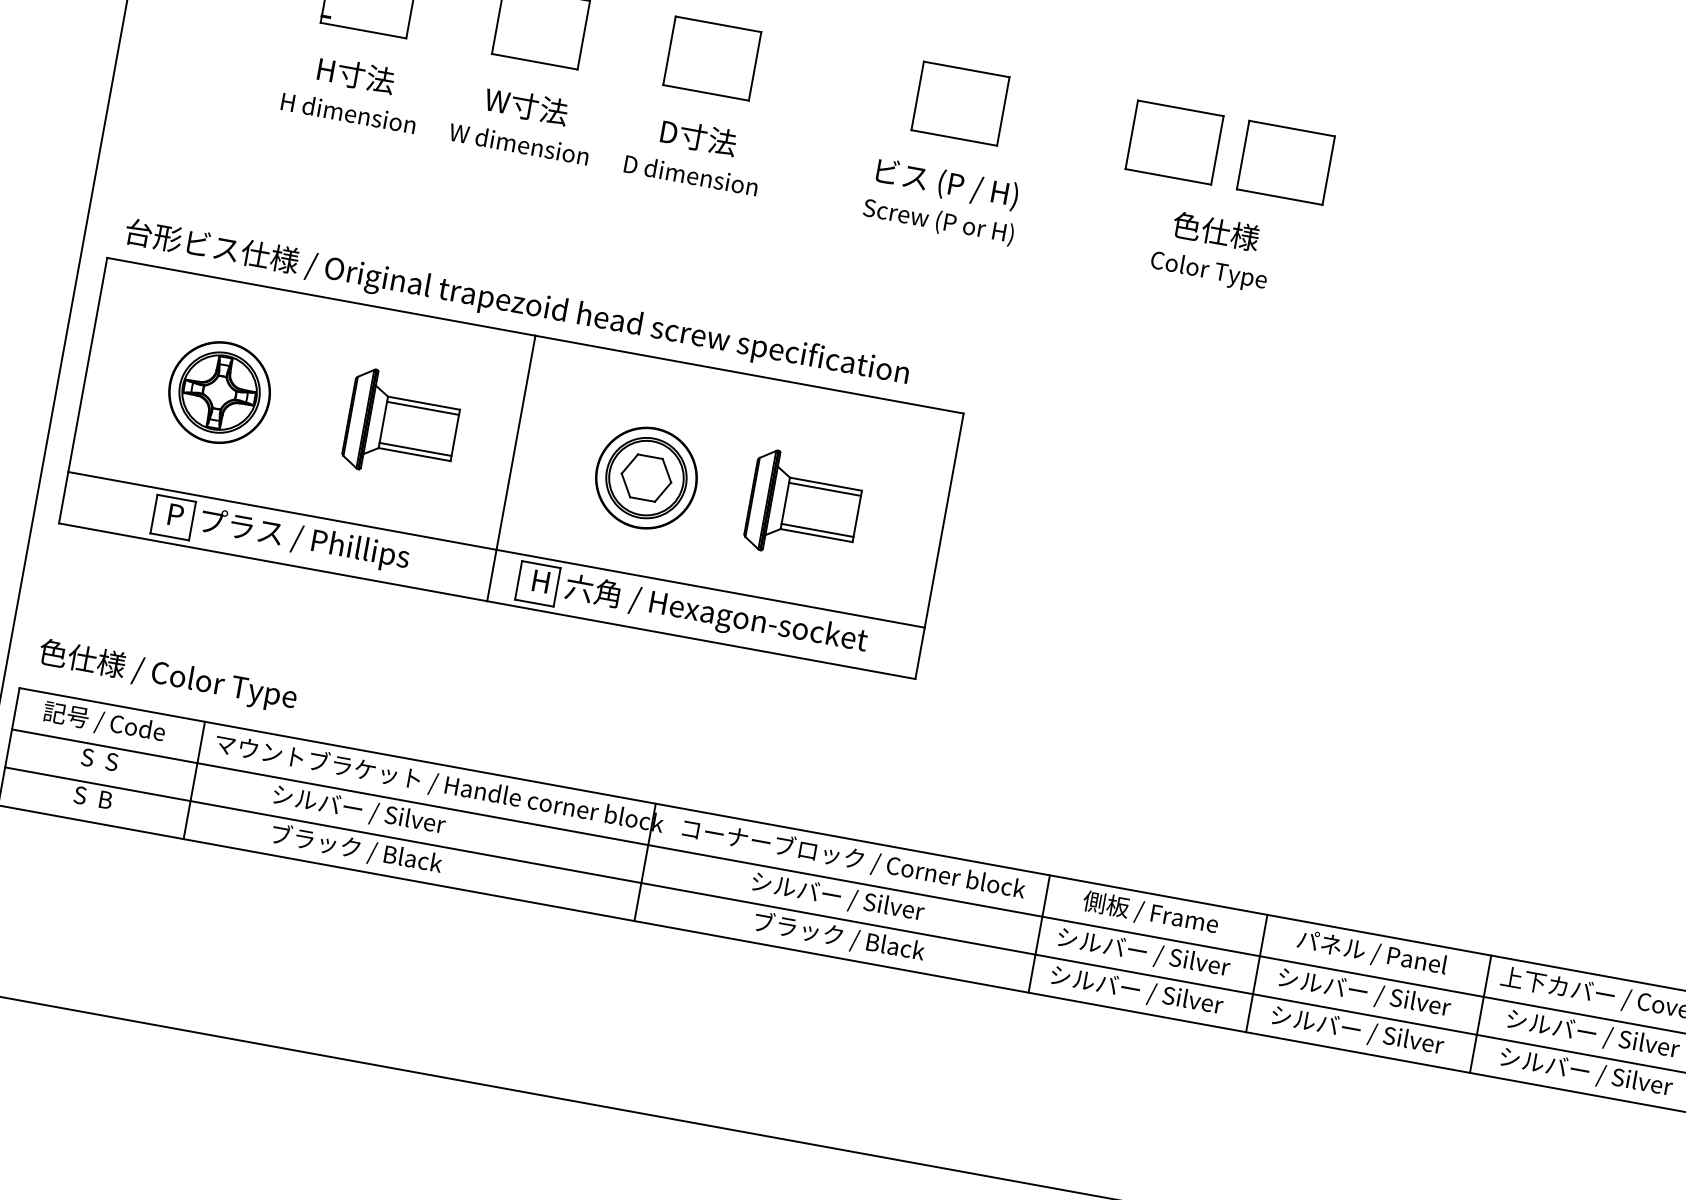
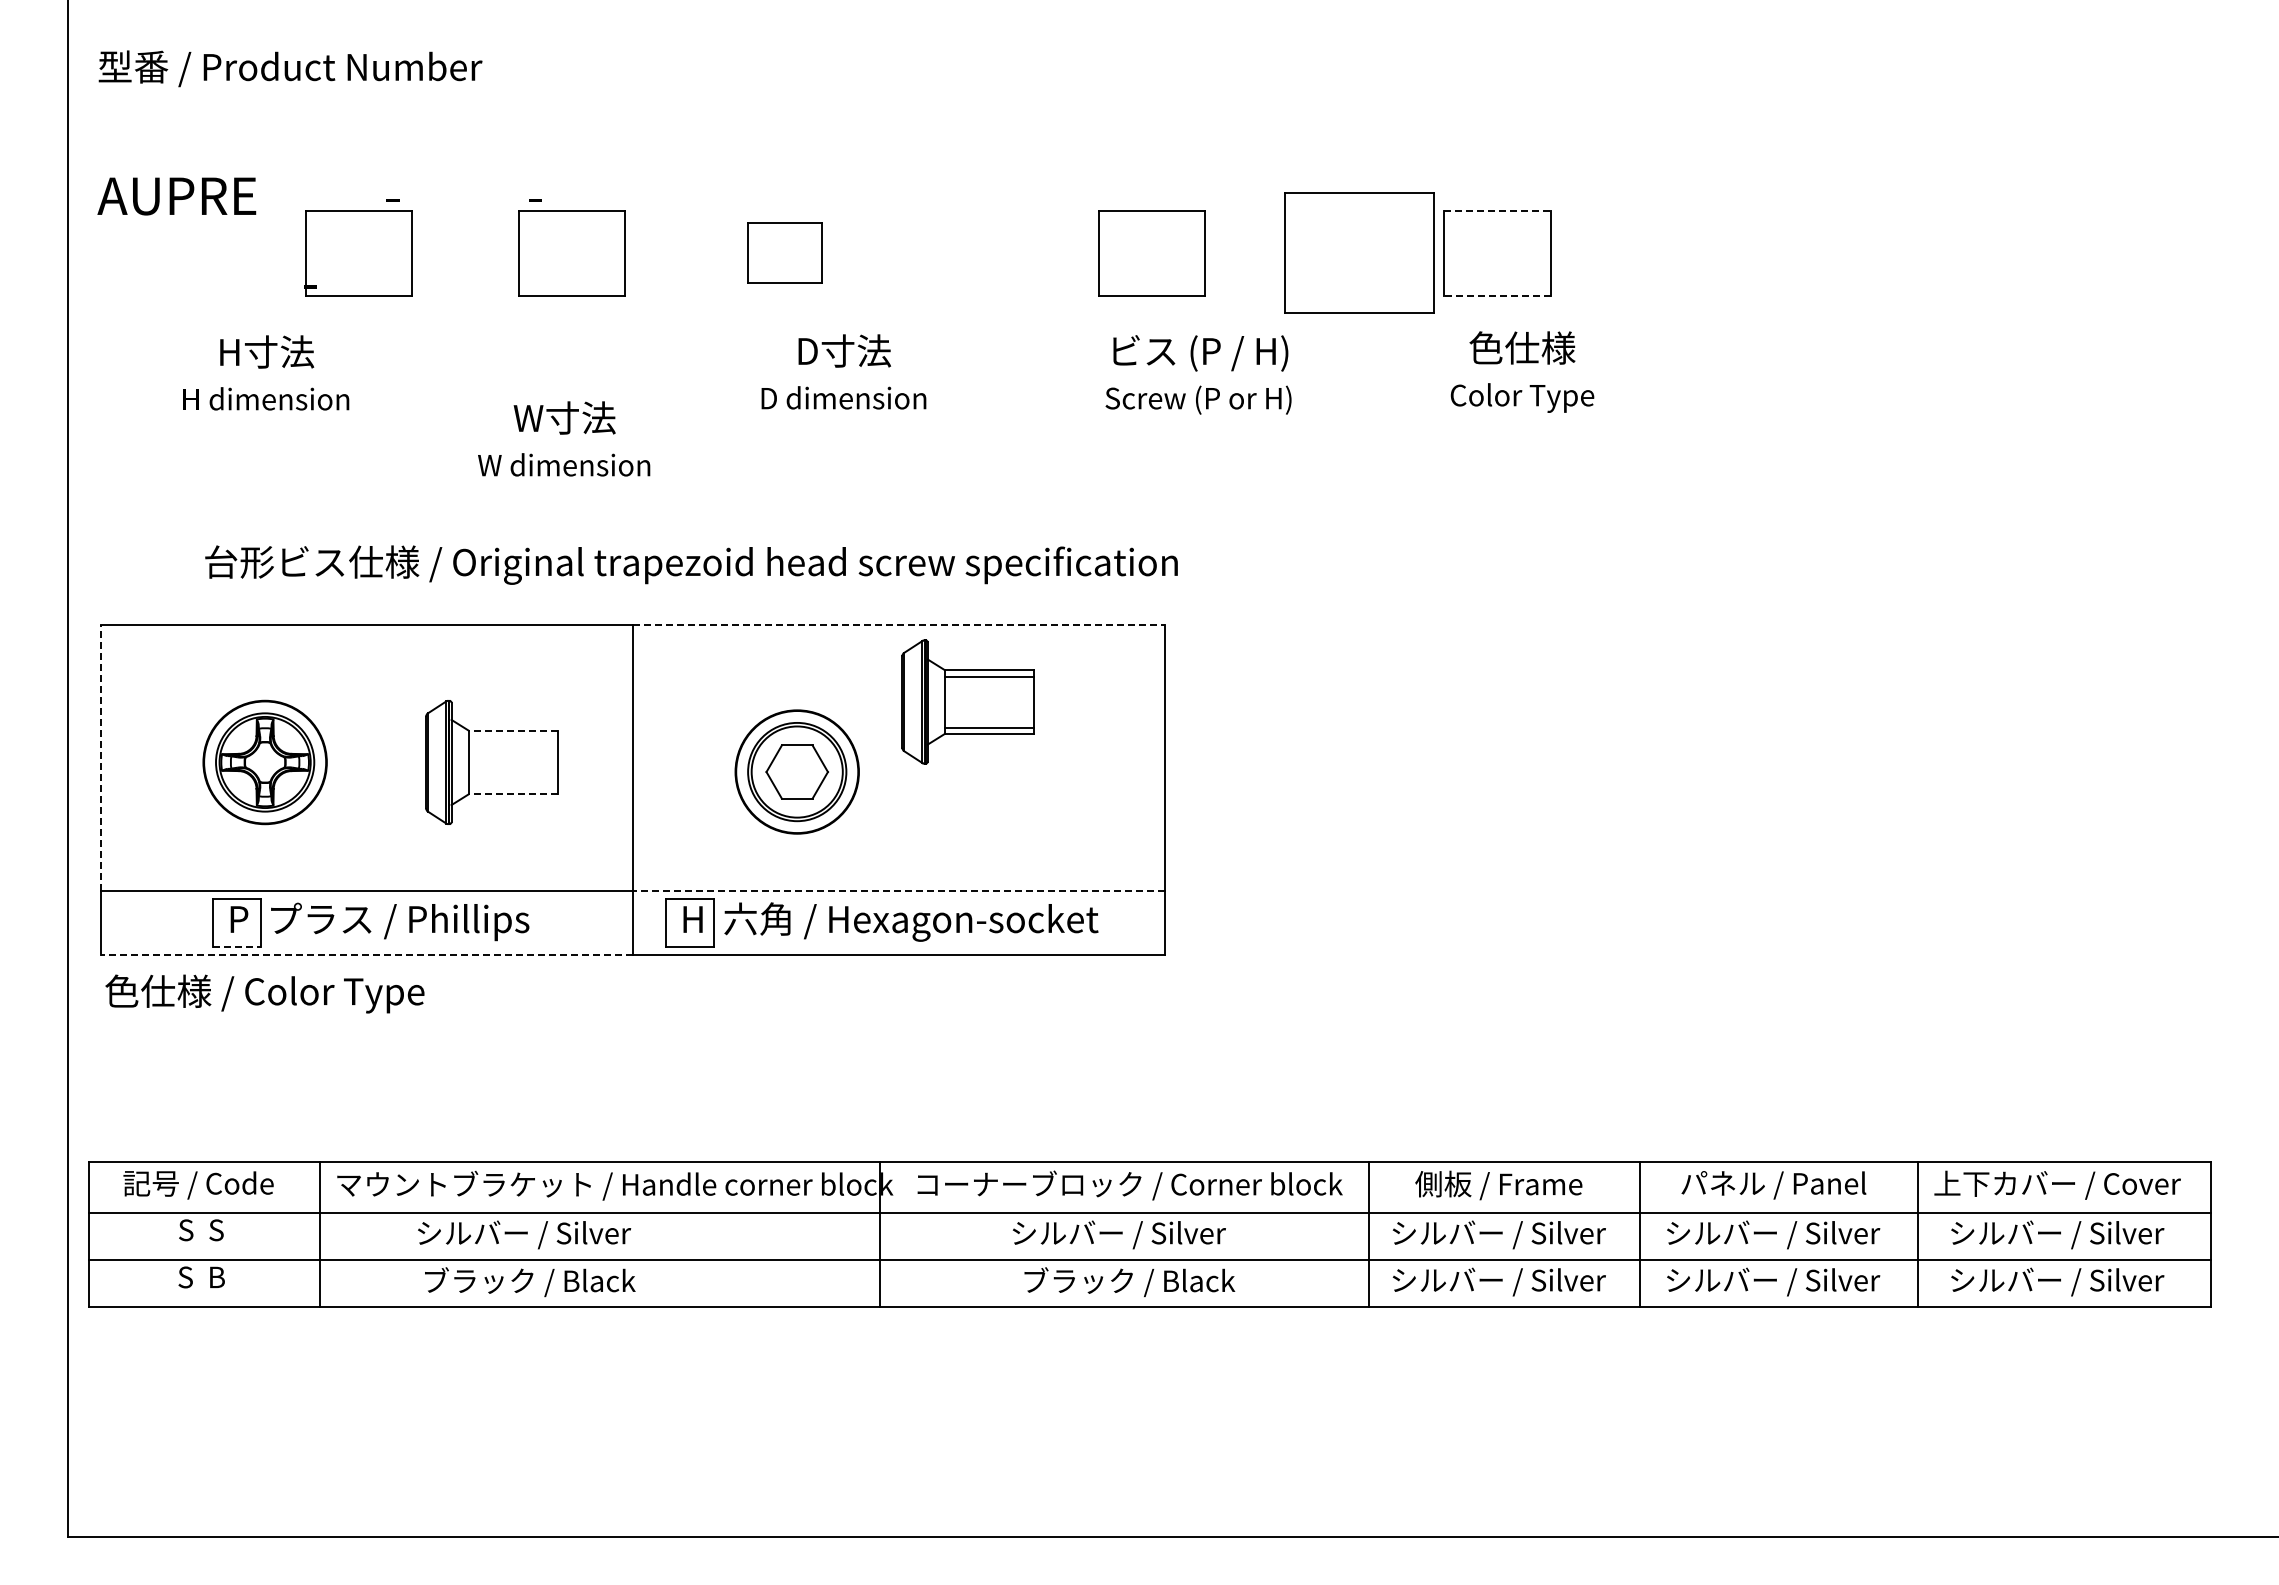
part: (712, 58) -> (784, 253), size x0.7
text: (352, 91) -> (266, 372), moved
part: (959, 103) -> (1151, 253), moved
text: (523, 122) -> (564, 438), moved
line: (1292, 128) -> (1497, 210), solid -> dashed
part: (1174, 142) -> (1358, 253), size x1.4
text: (694, 153) -> (843, 371), moved
line: (1278, 196) -> (1496, 295), solid -> dashed
text: (942, 201) -> (1198, 374), moved
text: (1212, 250) -> (1522, 371), moved
text: (517, 303) -> (691, 564), moved
line: (87, 364) -> (100, 757), solid -> dashed
line: (750, 375) -> (899, 625), solid -> dashed
line: (424, 403) -> (513, 730), solid -> dashed
line: (422, 407) -> (512, 736), removed
line: (414, 449) -> (512, 788), removed
line: (414, 454) -> (513, 794), solid -> dashed
part: (803, 506) -> (967, 701), moved
line: (169, 536) -> (236, 946), solid -> dashed
line: (273, 561) -> (366, 954), solid -> dashed
line: (710, 589) -> (898, 891), solid -> dashed
text: (167, 675) -> (264, 993), moved

